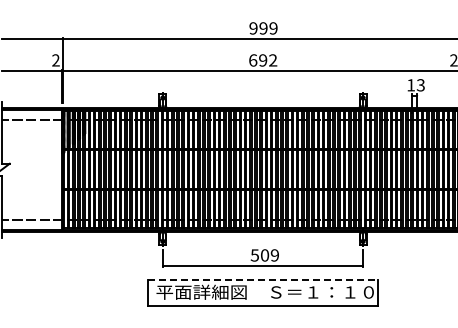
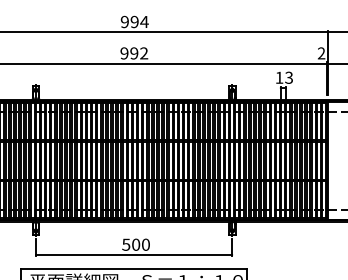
text: (273, 28) -> (144, 22), 999 -> 994
text: (253, 60) -> (124, 53), 692 -> 992
text: (274, 255) -> (145, 244), 509 -> 500
line: (263, 279) -> (134, 268), dashed -> solid

